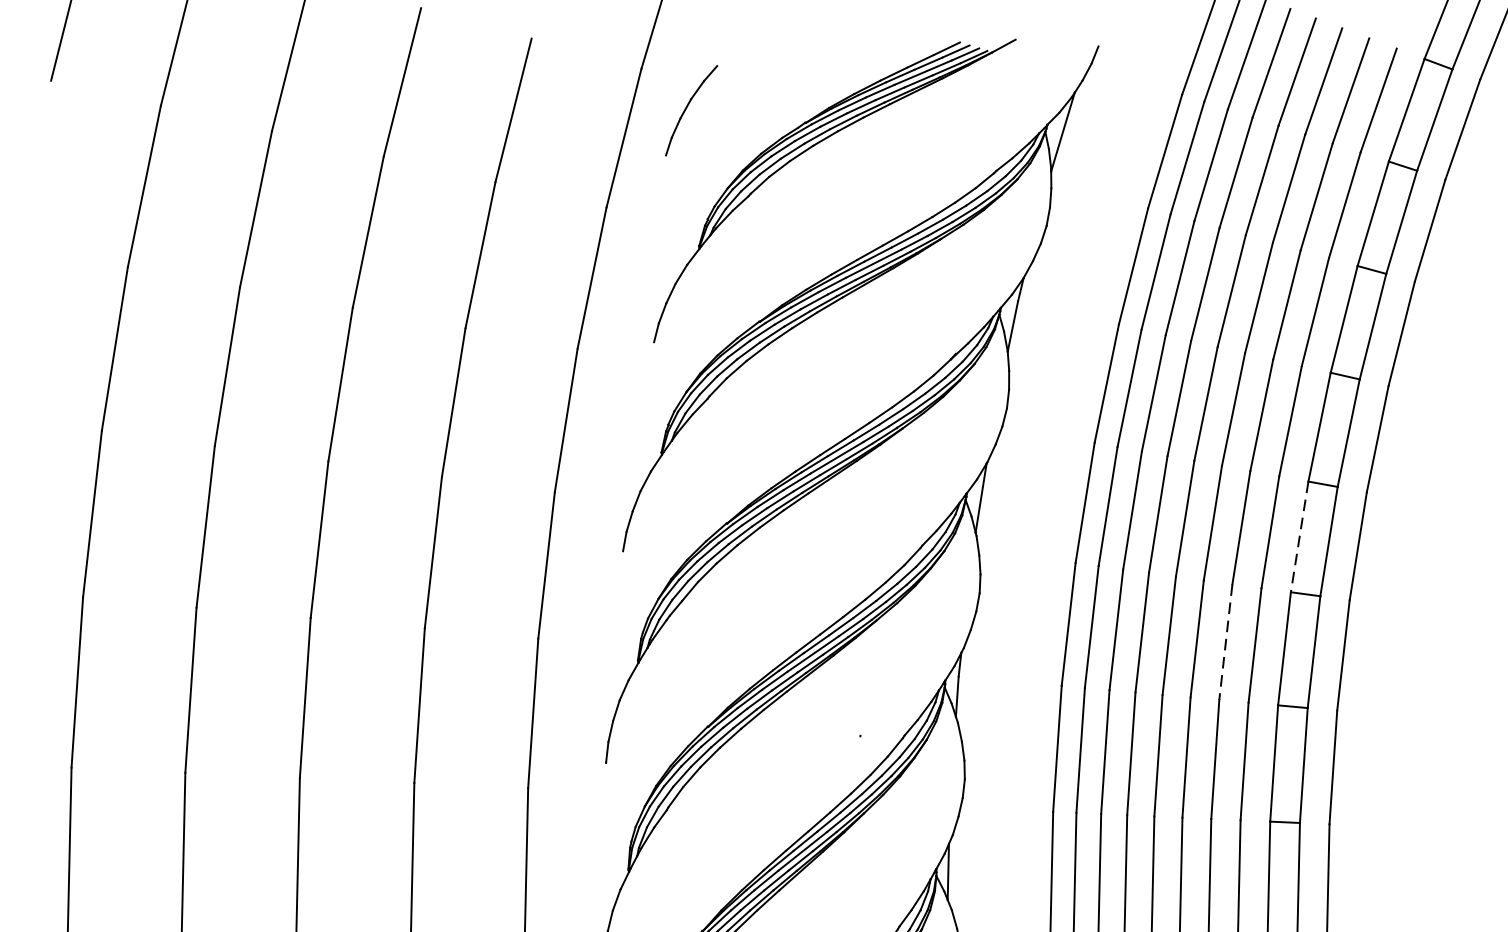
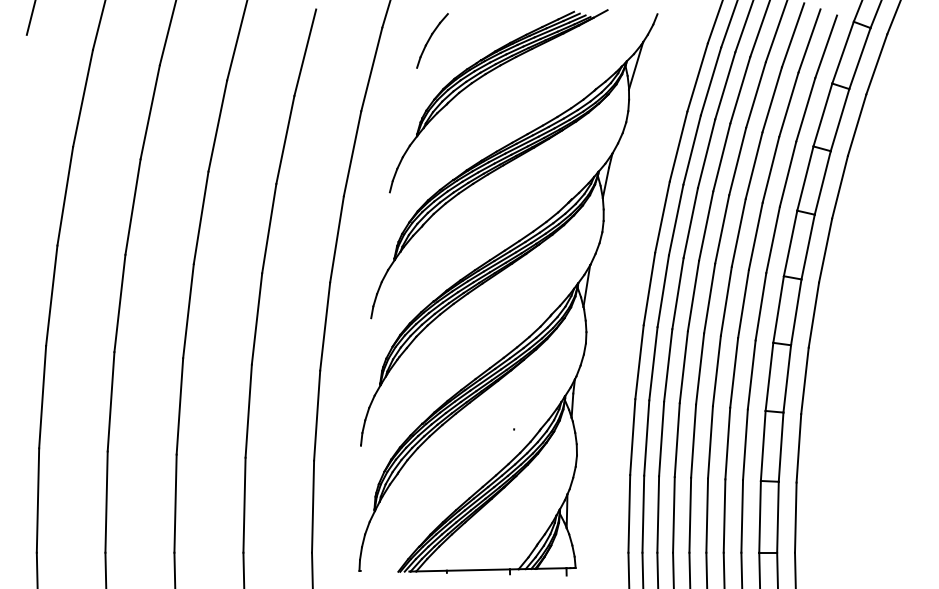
part: (691, 109) -> (432, 40), moved
line: (1299, 536) -> (778, 309), dashed -> solid
line: (1226, 643) -> (734, 373), dashed -> solid

